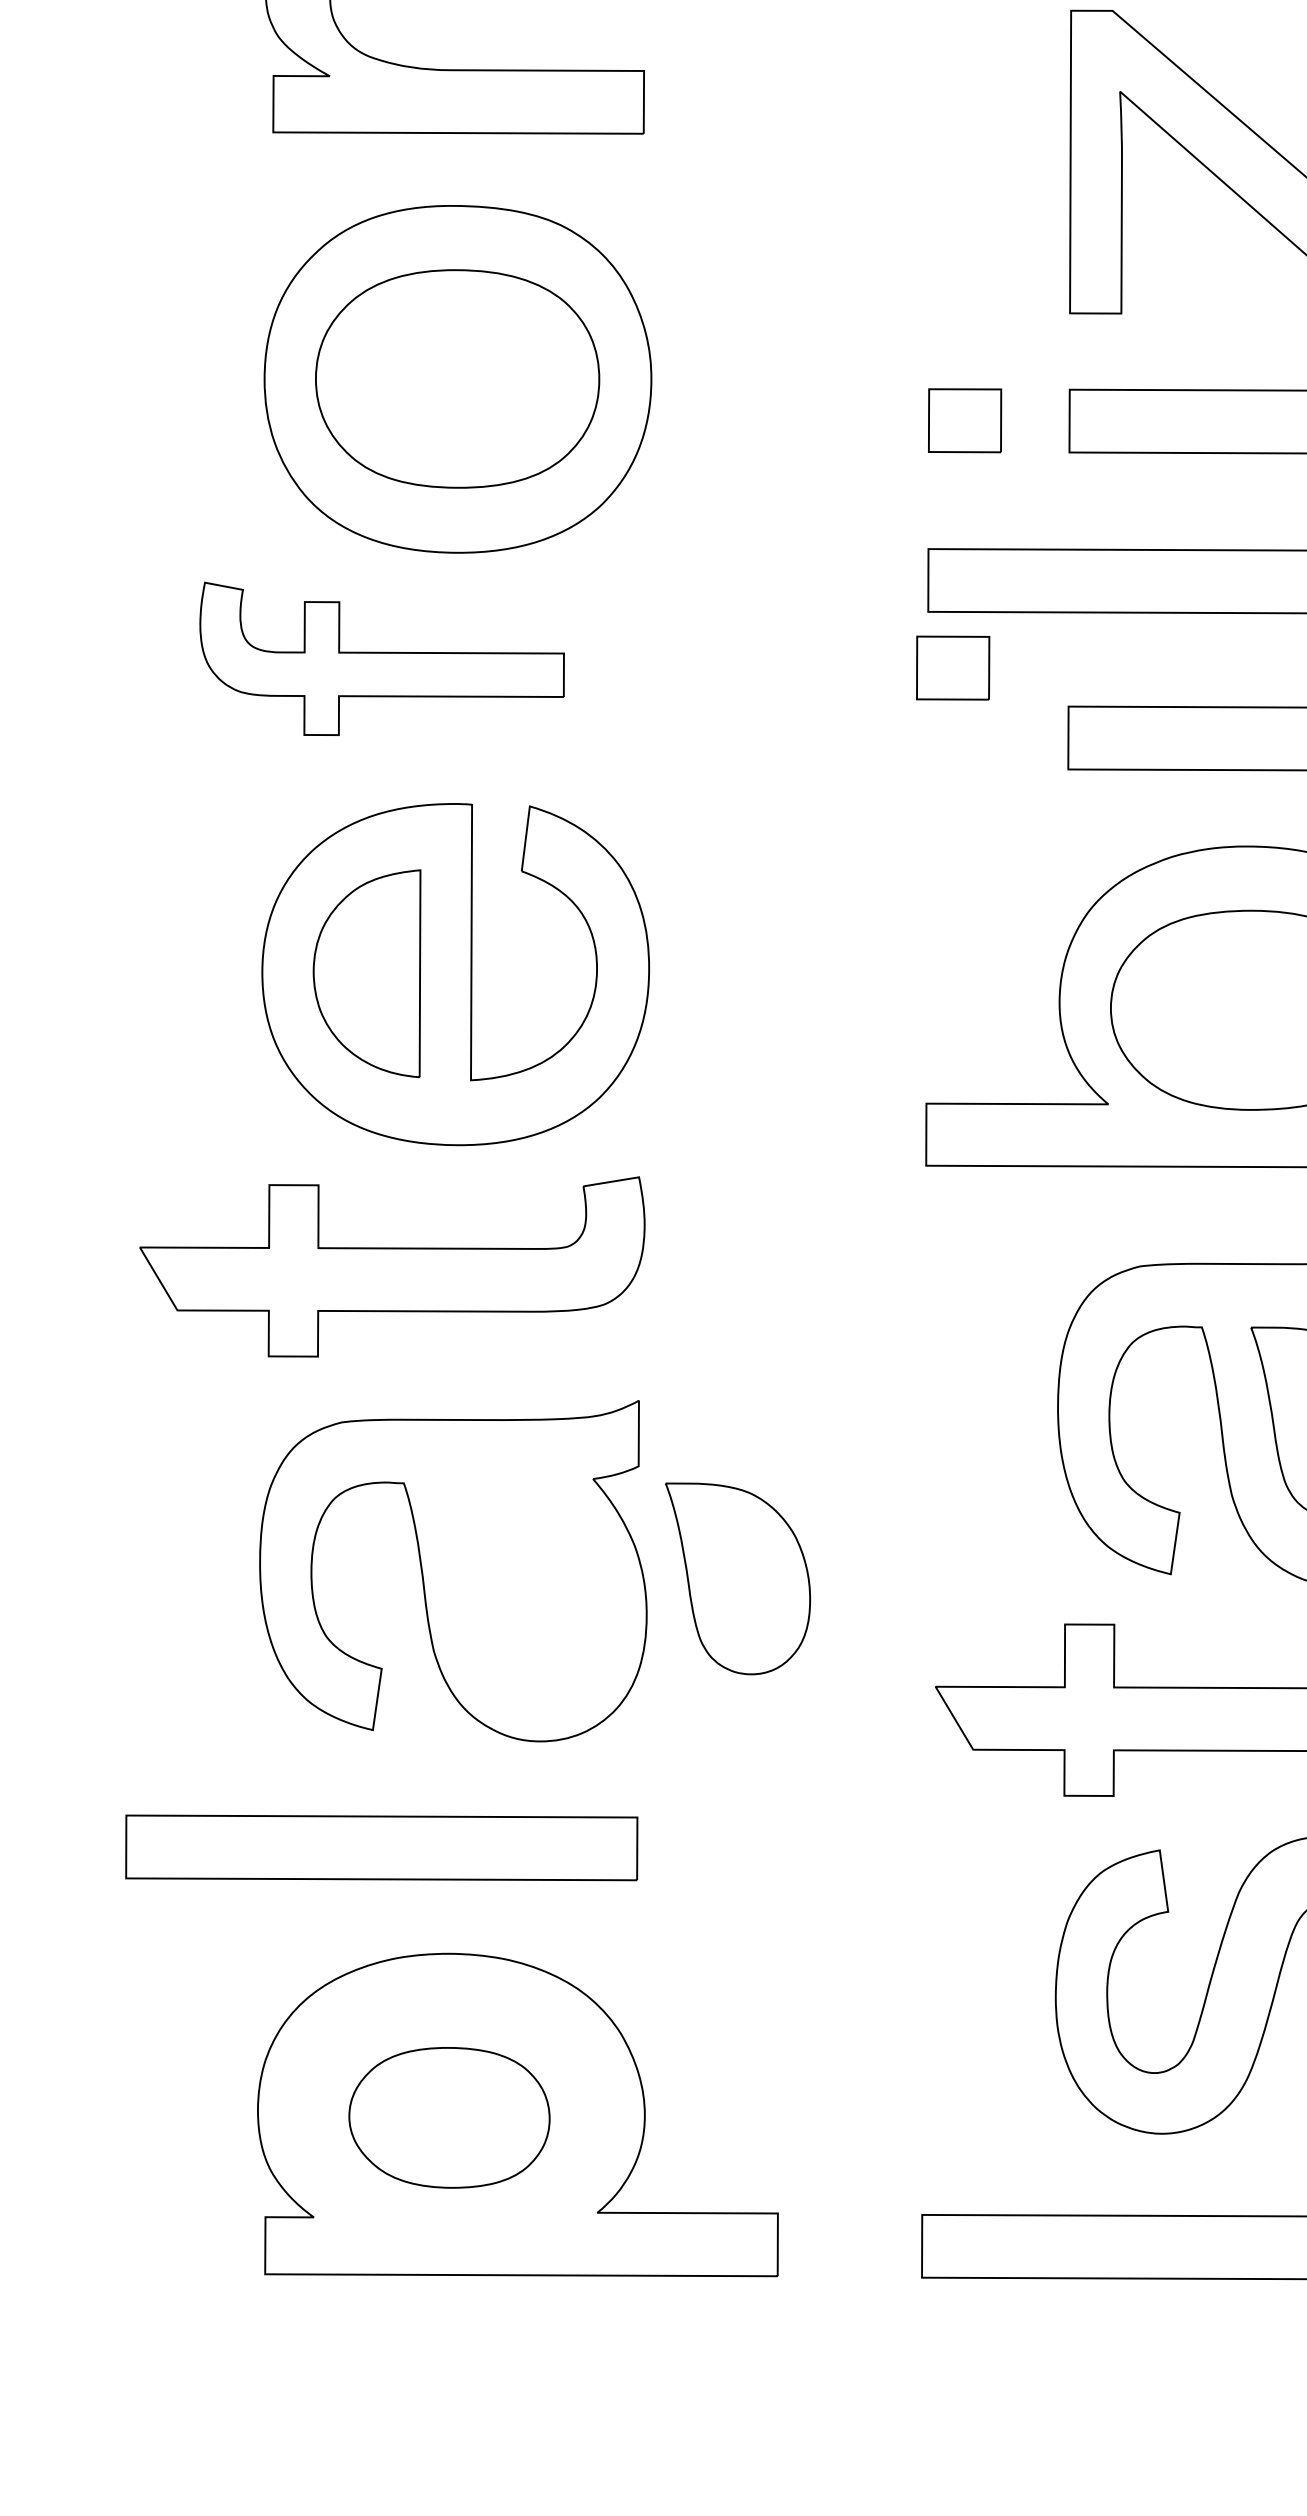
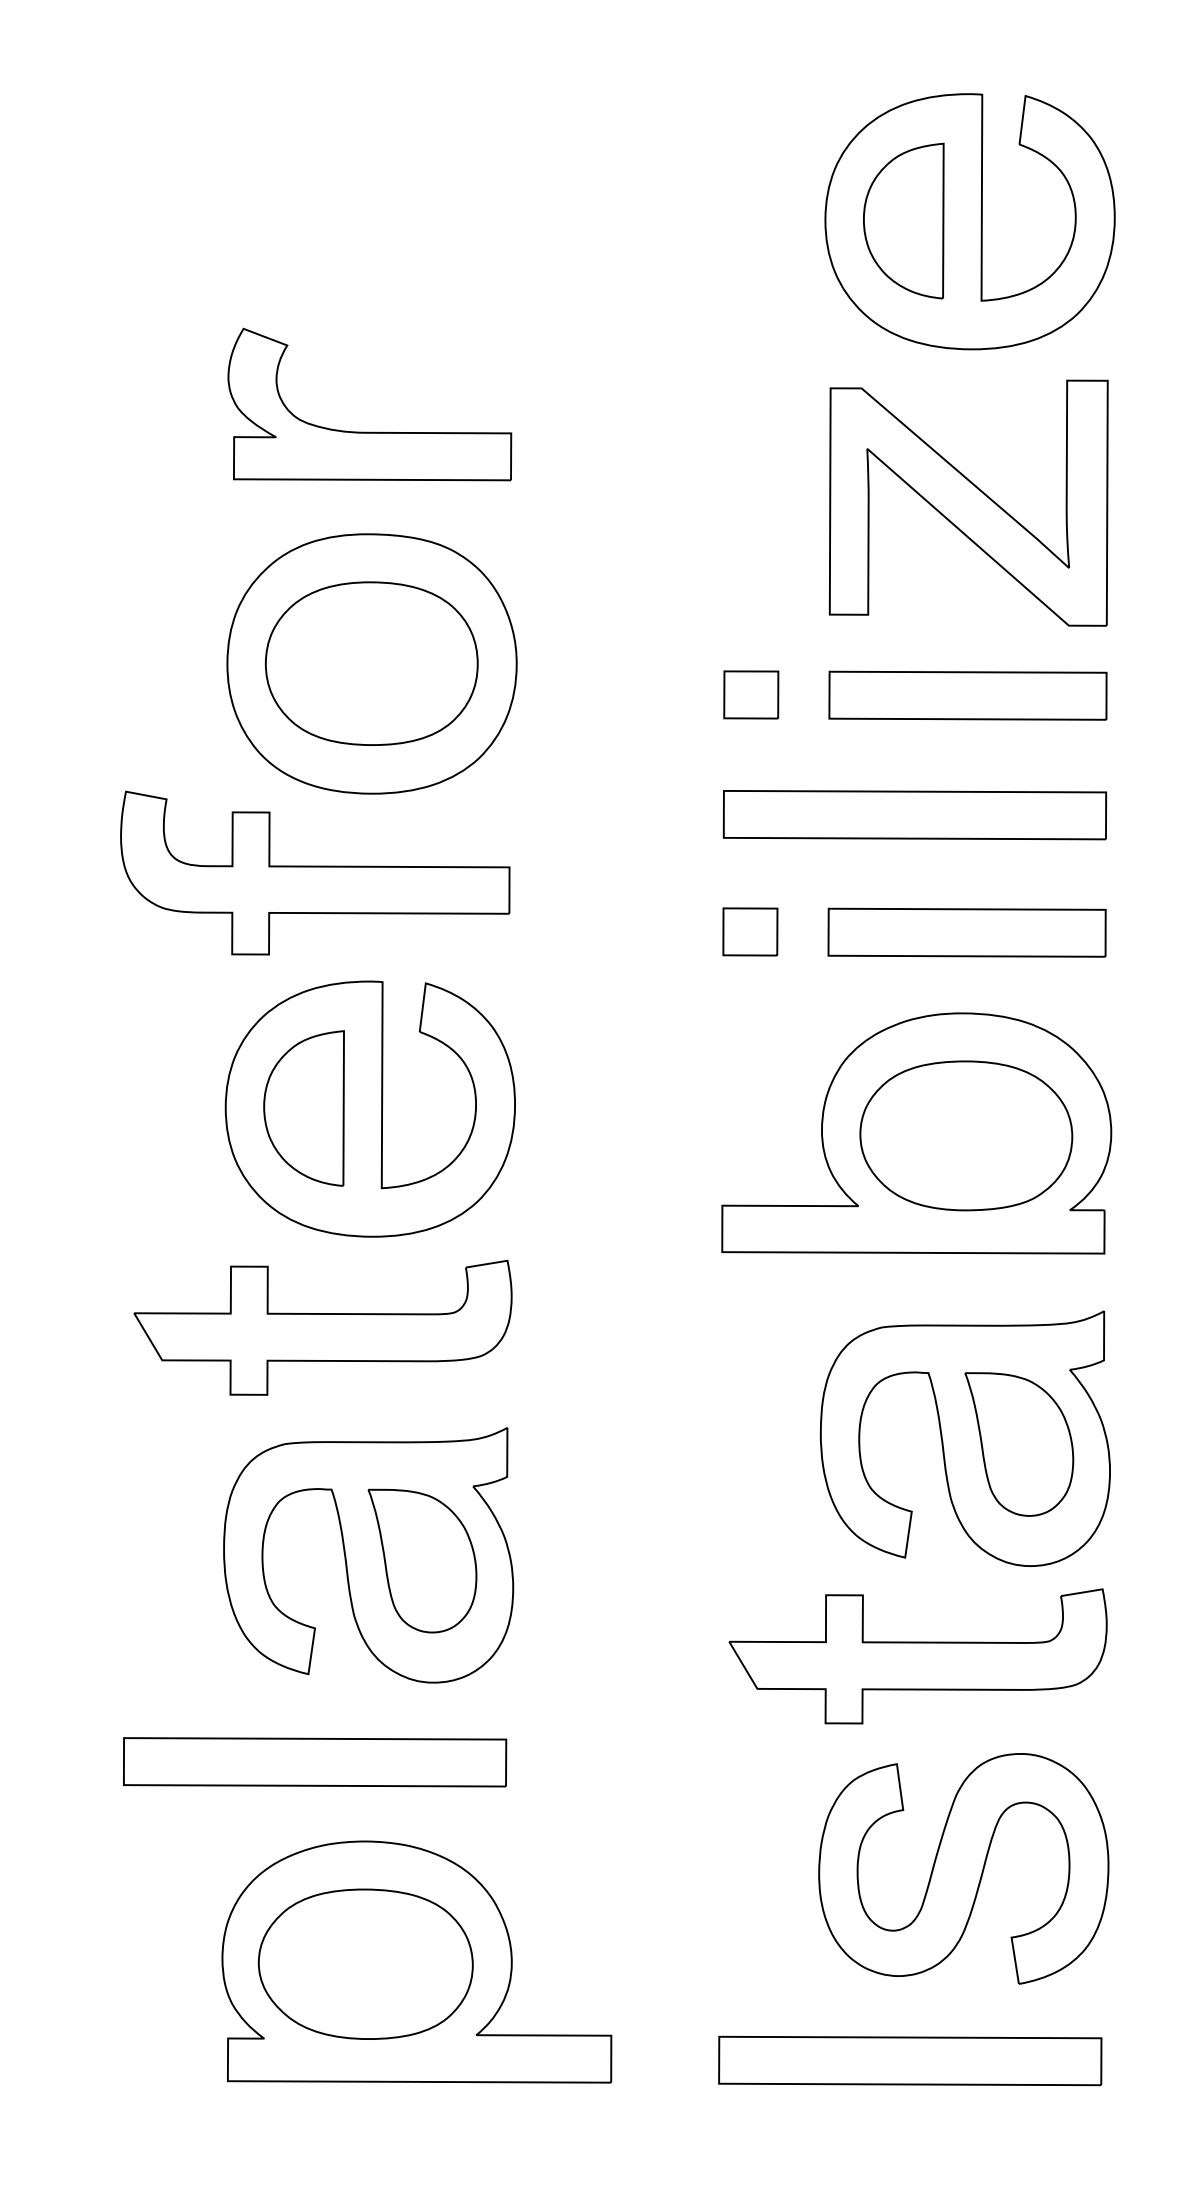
part: (382, 658) -> (315, 872), size x1.43
part: (953, 667) -> (750, 931), moved
part: (738, 1578) -> (422, 1560), moved
part: (449, 2116) -> (365, 1963), size x1.43

